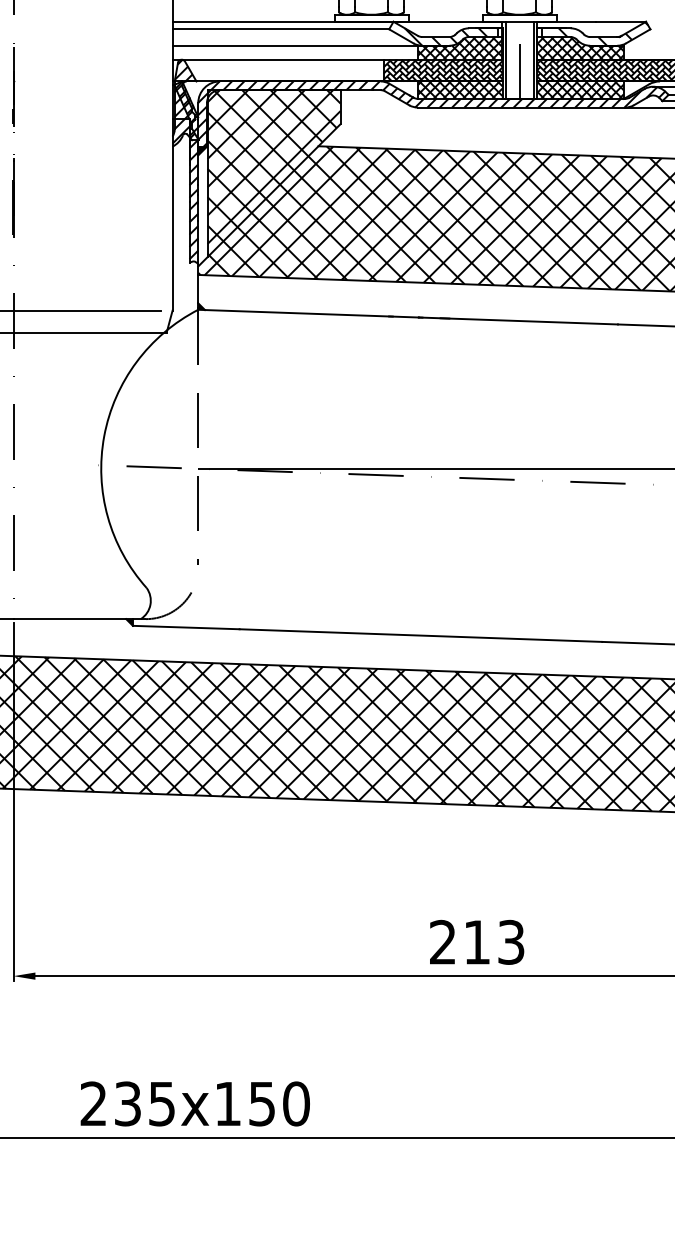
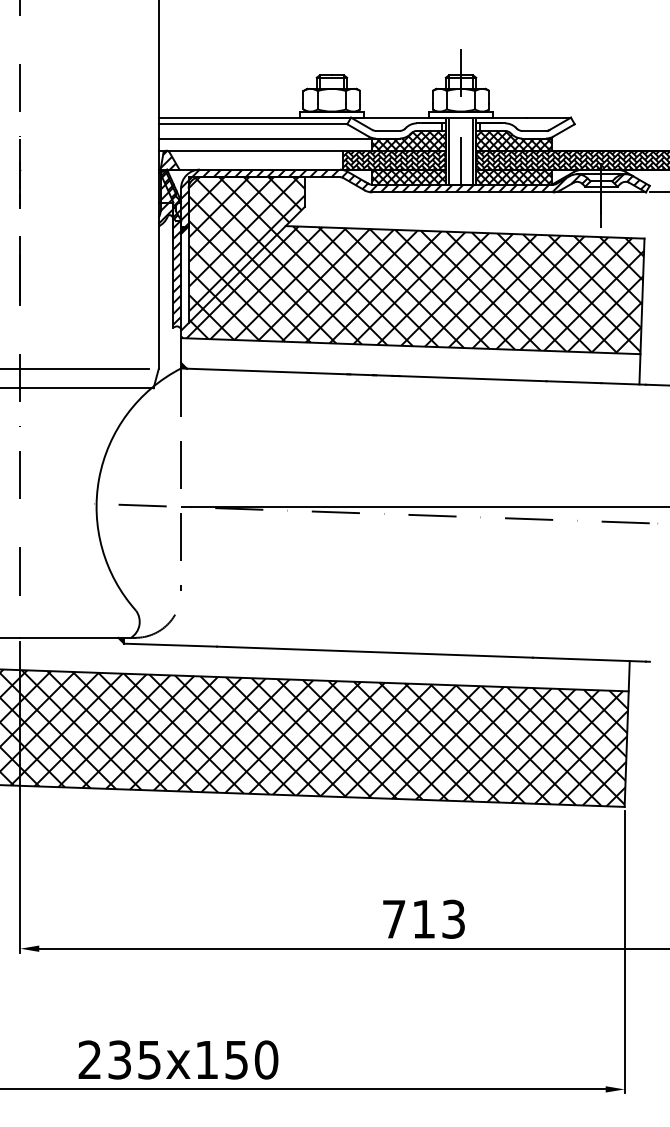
hatch: (603, 34) -> (533, 128), removed
hatch: (451, 36) -> (401, 130), removed
text: (442, 941) -> (393, 918), 213 -> 713

